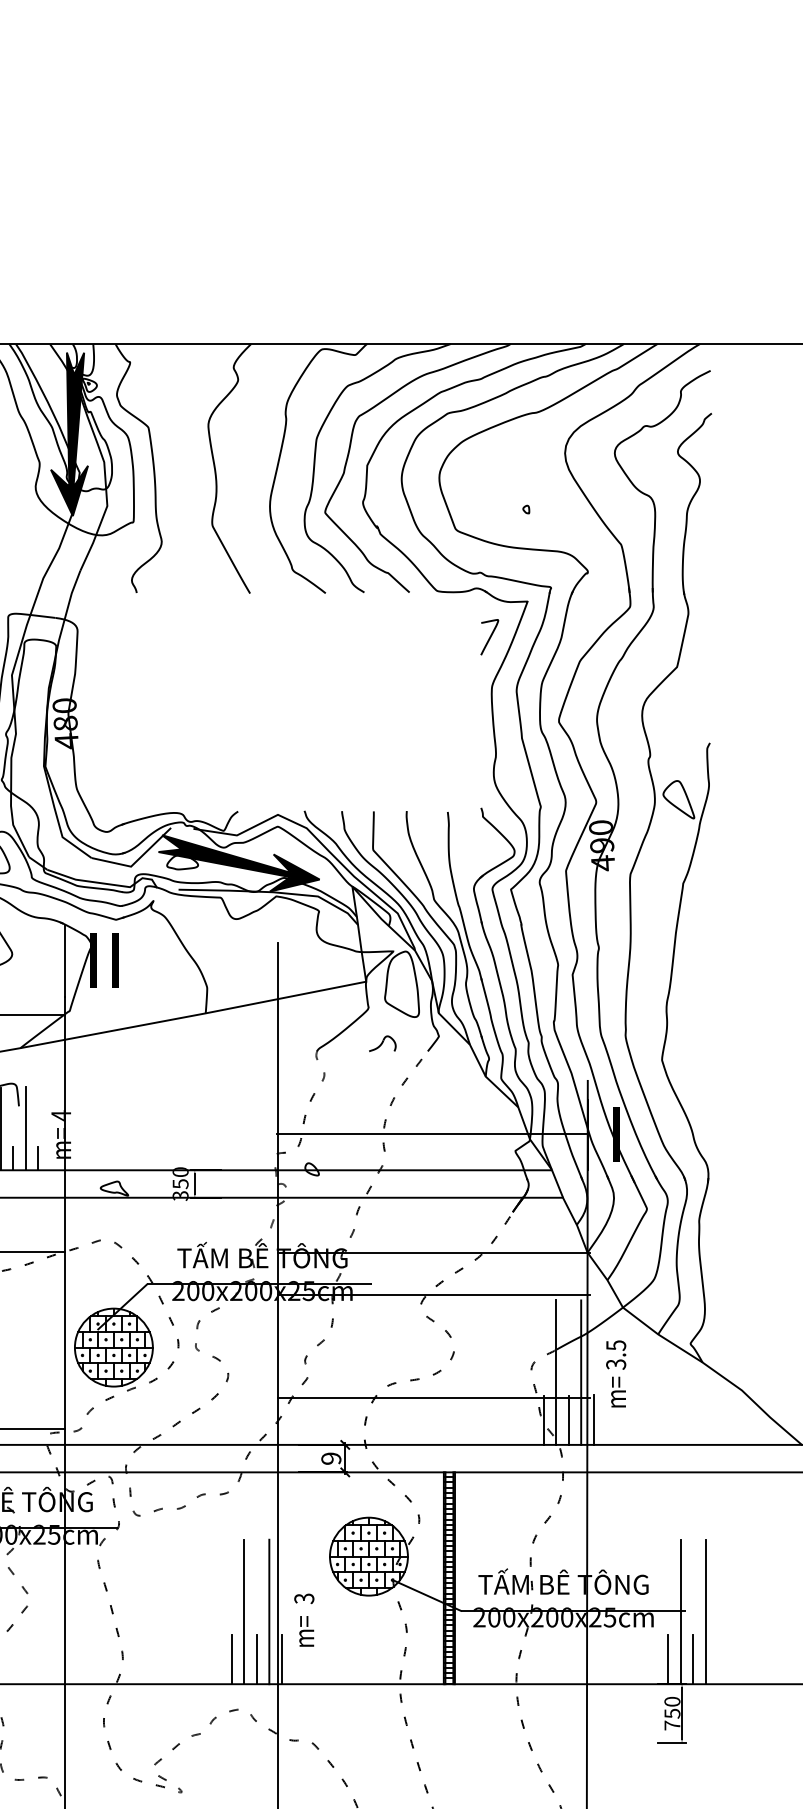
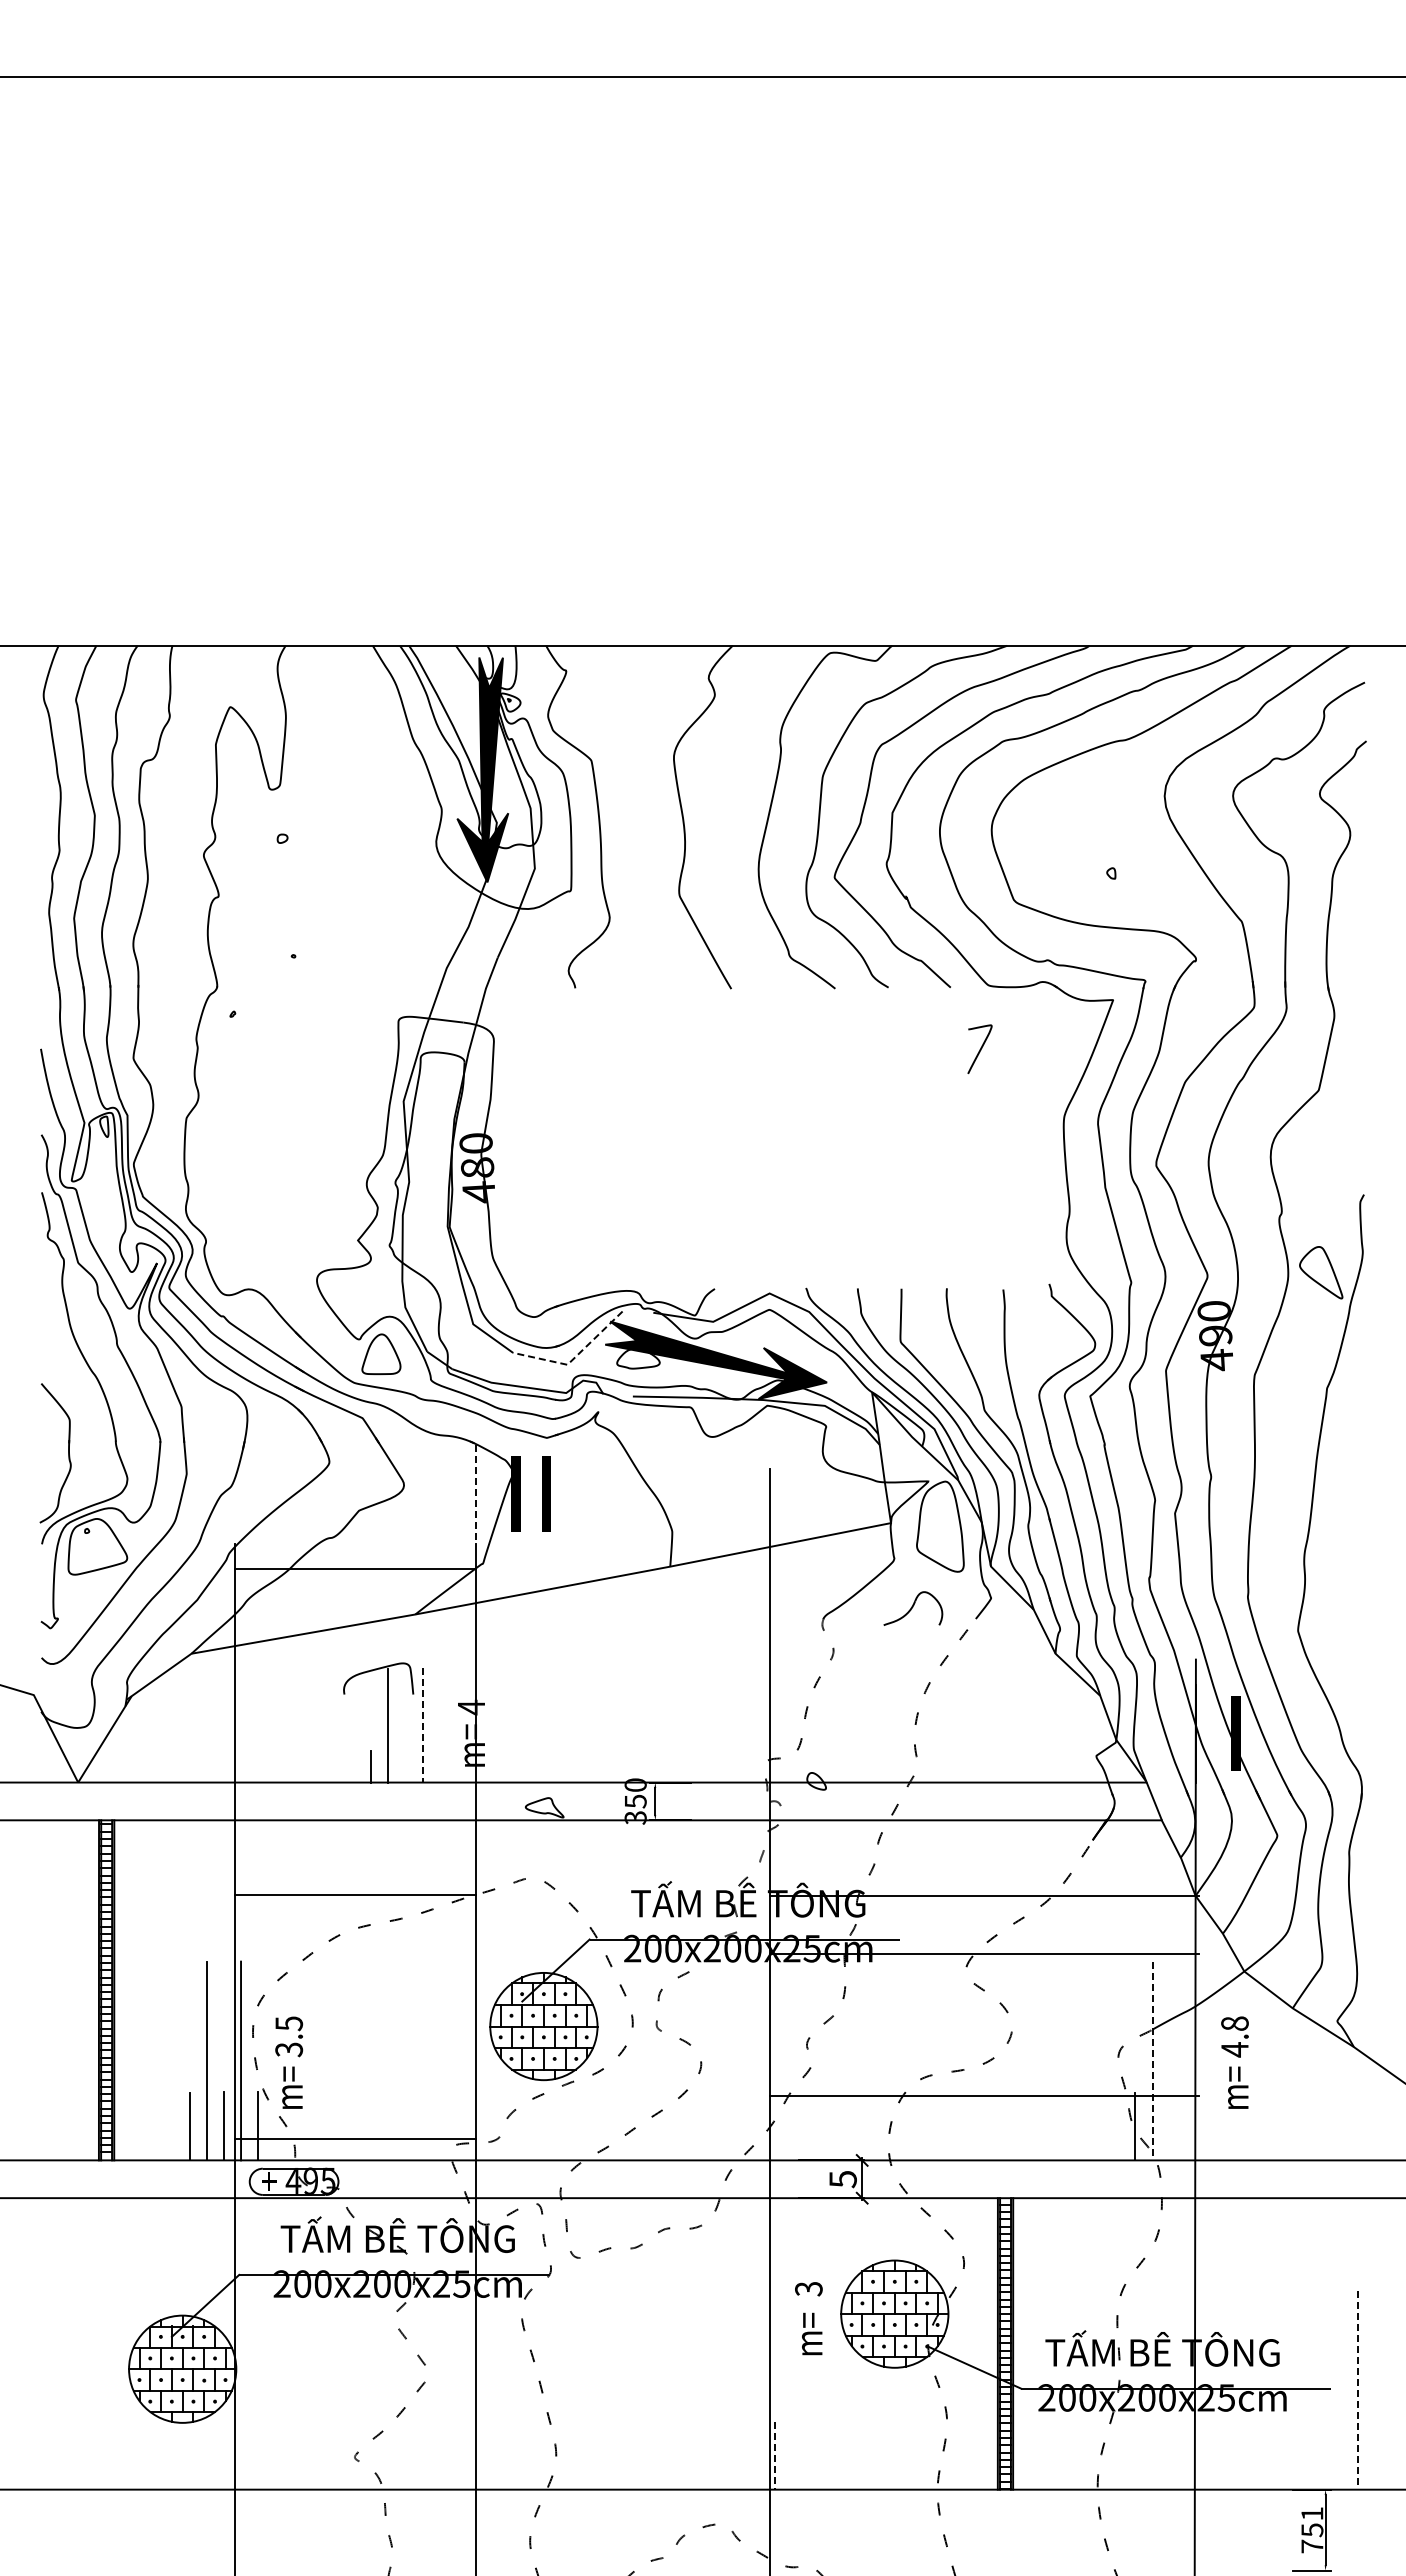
curve: (489, 637) -> (979, 1049), moved
line: (136, 861) -> (574, 1357), solid -> dashed
line: (64, 960) -> (476, 1494), solid -> dashed
part: (382, 1043) -> (913, 1608), size x1.6
line: (25, 1128) -> (422, 1725), solid -> dashed
line: (433, 1133) -> (983, 1732), removed
line: (13, 1158) -> (405, 1766), removed
line: (38, 1158) -> (439, 1766), removed
text: (615, 1354) -> (1234, 2036), 3.5 -> 4.8
line: (580, 1372) -> (1186, 2060), removed
line: (556, 1373) -> (1152, 2061), solid -> dashed
line: (568, 1420) -> (1169, 2126), removed
line: (593, 1420) -> (1203, 2126), removed
text: (330, 1458) -> (842, 2179), 9 -> 5
line: (244, 1611) -> (723, 2389), removed
line: (269, 1611) -> (757, 2389), removed
line: (680, 1611) -> (1323, 2389), removed
line: (705, 1612) -> (1357, 2390), solid -> dashed
text: (304, 1620) -> (808, 2318), moved
line: (232, 1659) -> (706, 2455), removed
line: (256, 1659) -> (740, 2455), removed
line: (668, 1659) -> (1306, 2455), removed
line: (692, 1659) -> (1340, 2455), removed
line: (281, 1660) -> (774, 2456), solid -> dashed
text: (672, 1701) -> (1312, 2513), 750 -> 751

